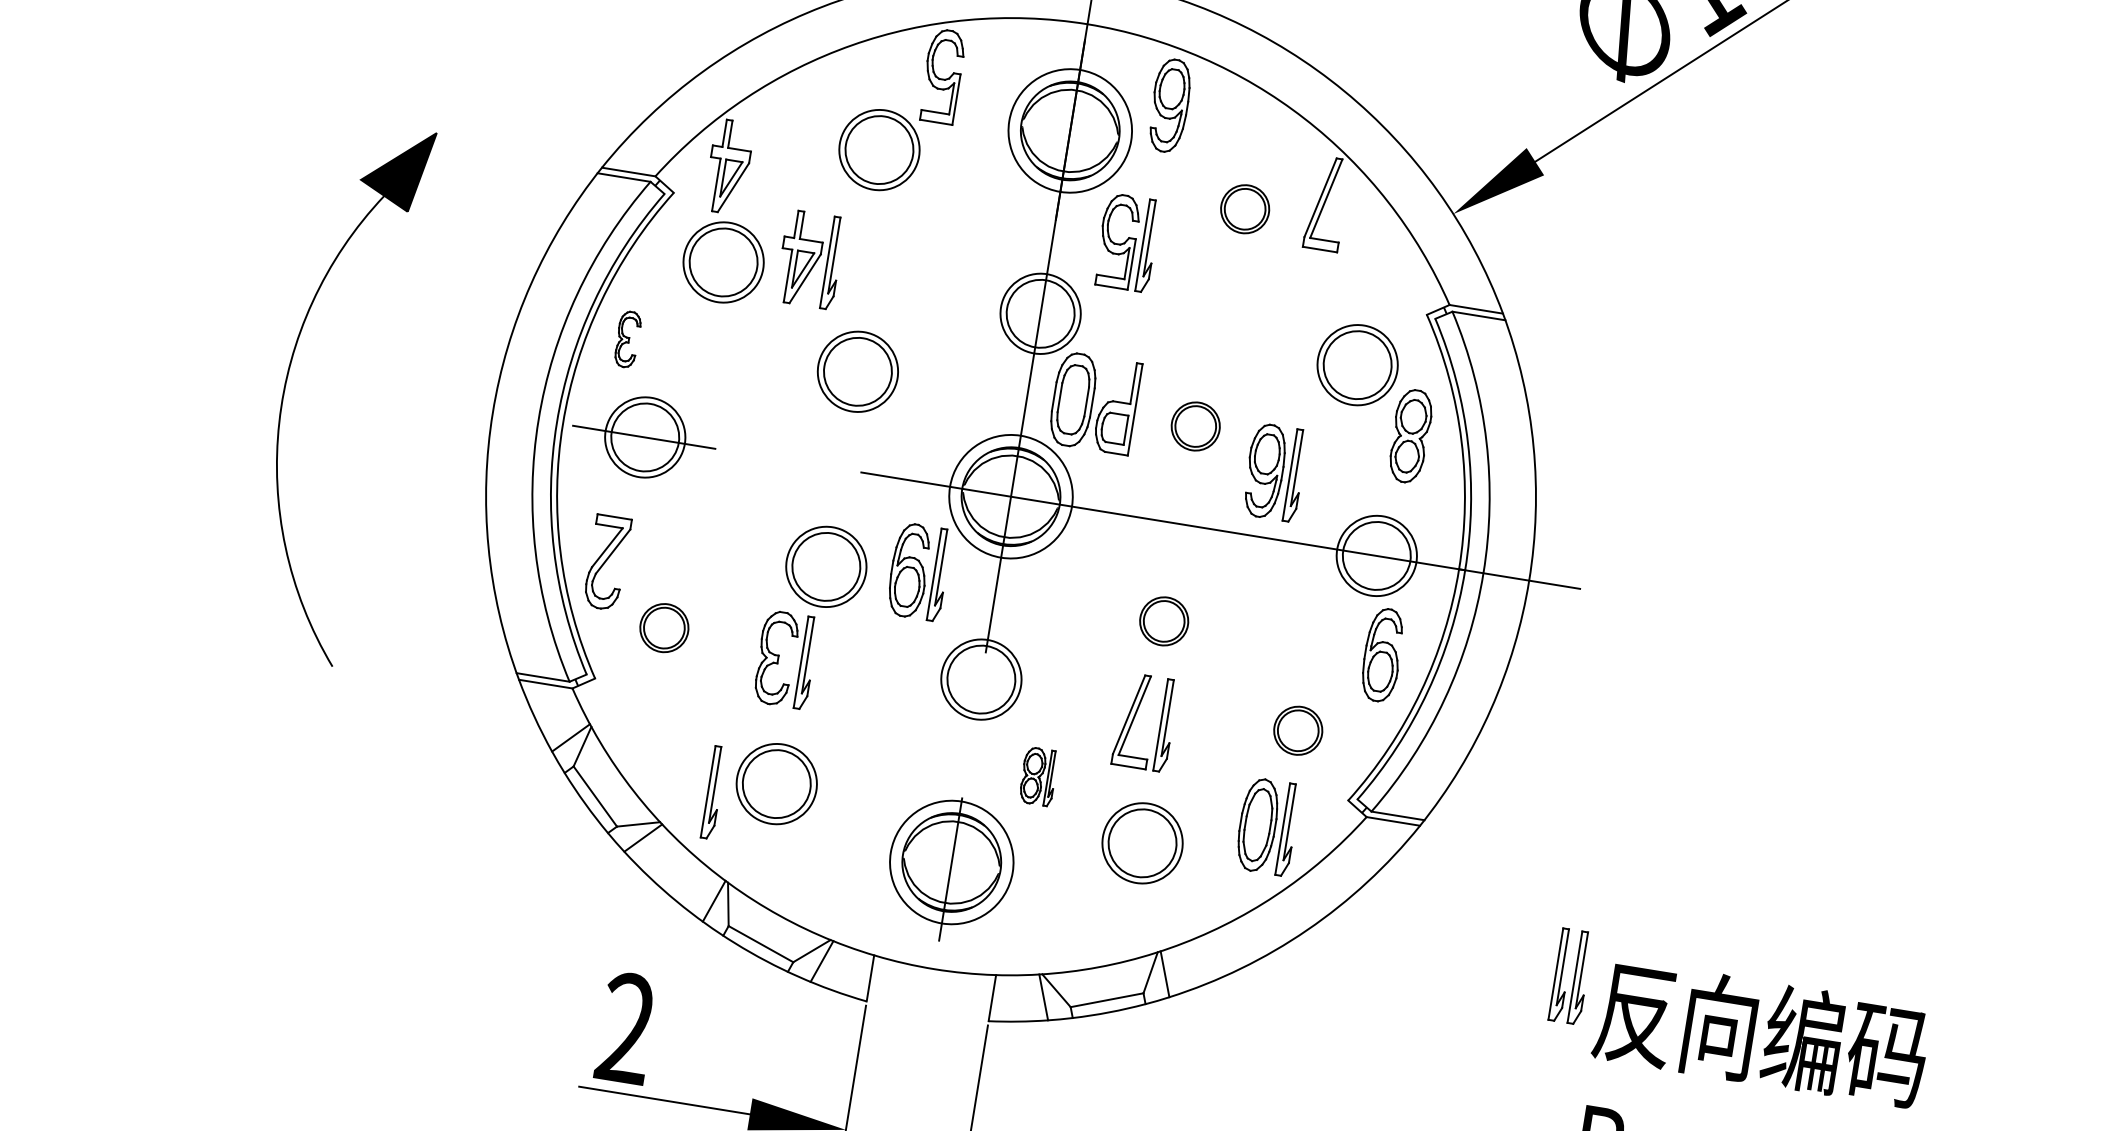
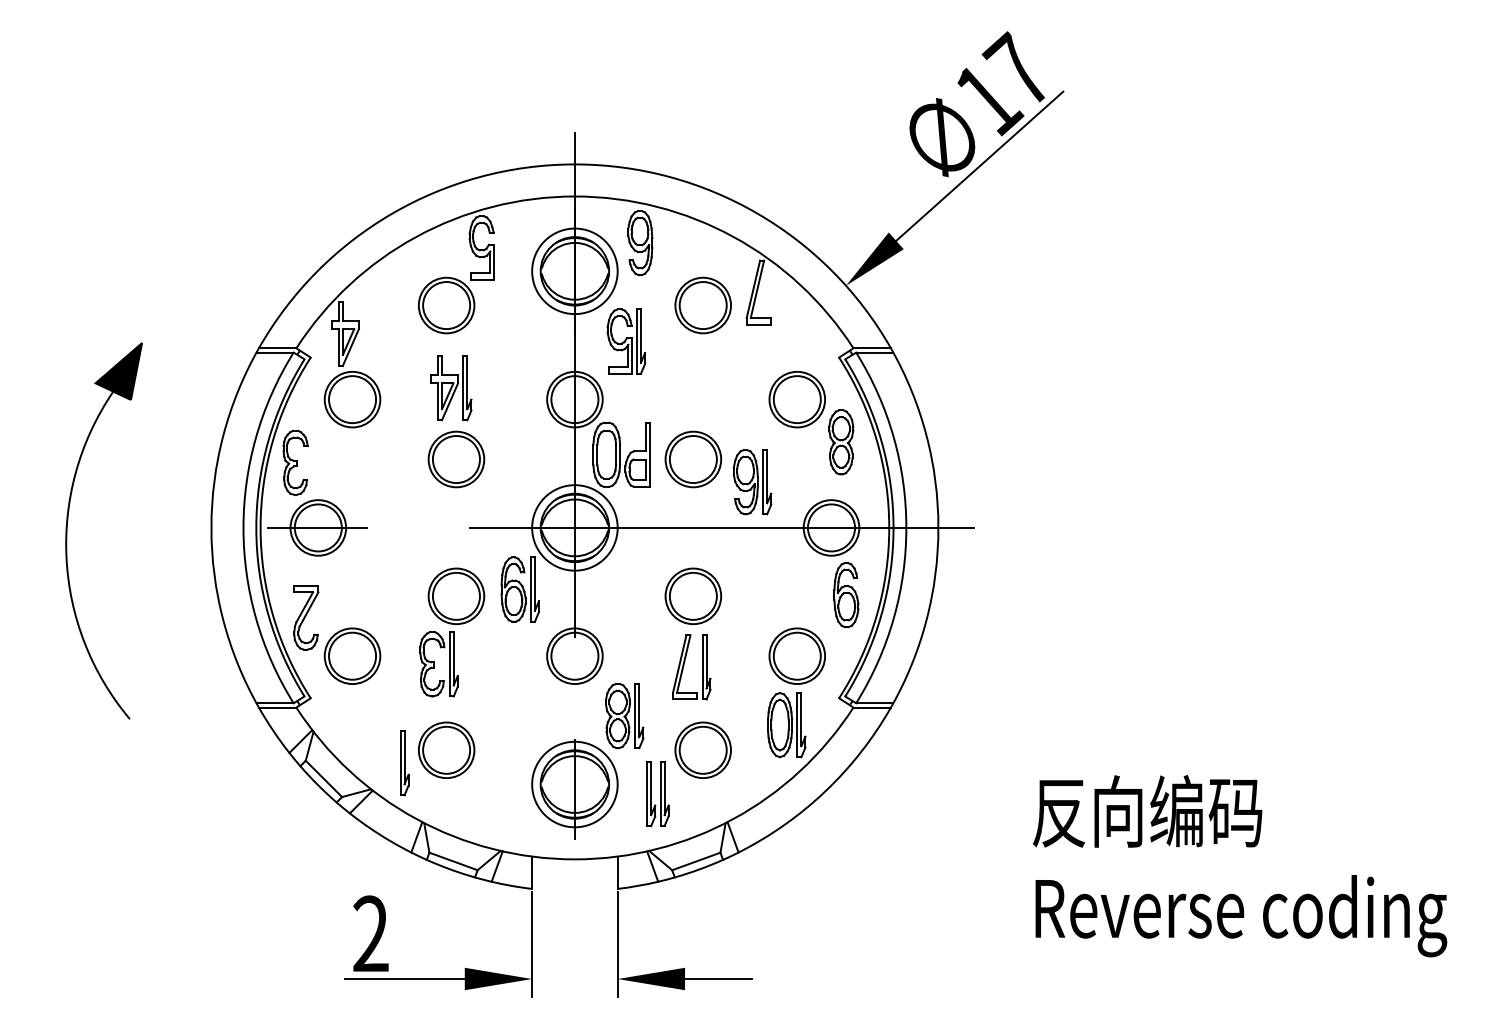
part: (1244, 209) -> (702, 305), size x1.67
part: (810, 260) -> (451, 388), moved
part: (627, 338) -> (295, 462), size x1.67
part: (1195, 426) -> (693, 459), size x1.67
part: (1164, 620) -> (693, 595), size x1.67
part: (664, 627) -> (352, 655), size x1.67
part: (1297, 729) -> (796, 655), size x1.67
part: (1038, 776) -> (624, 716), size x1.67
part: (1570, 975) -> (657, 793), moved

